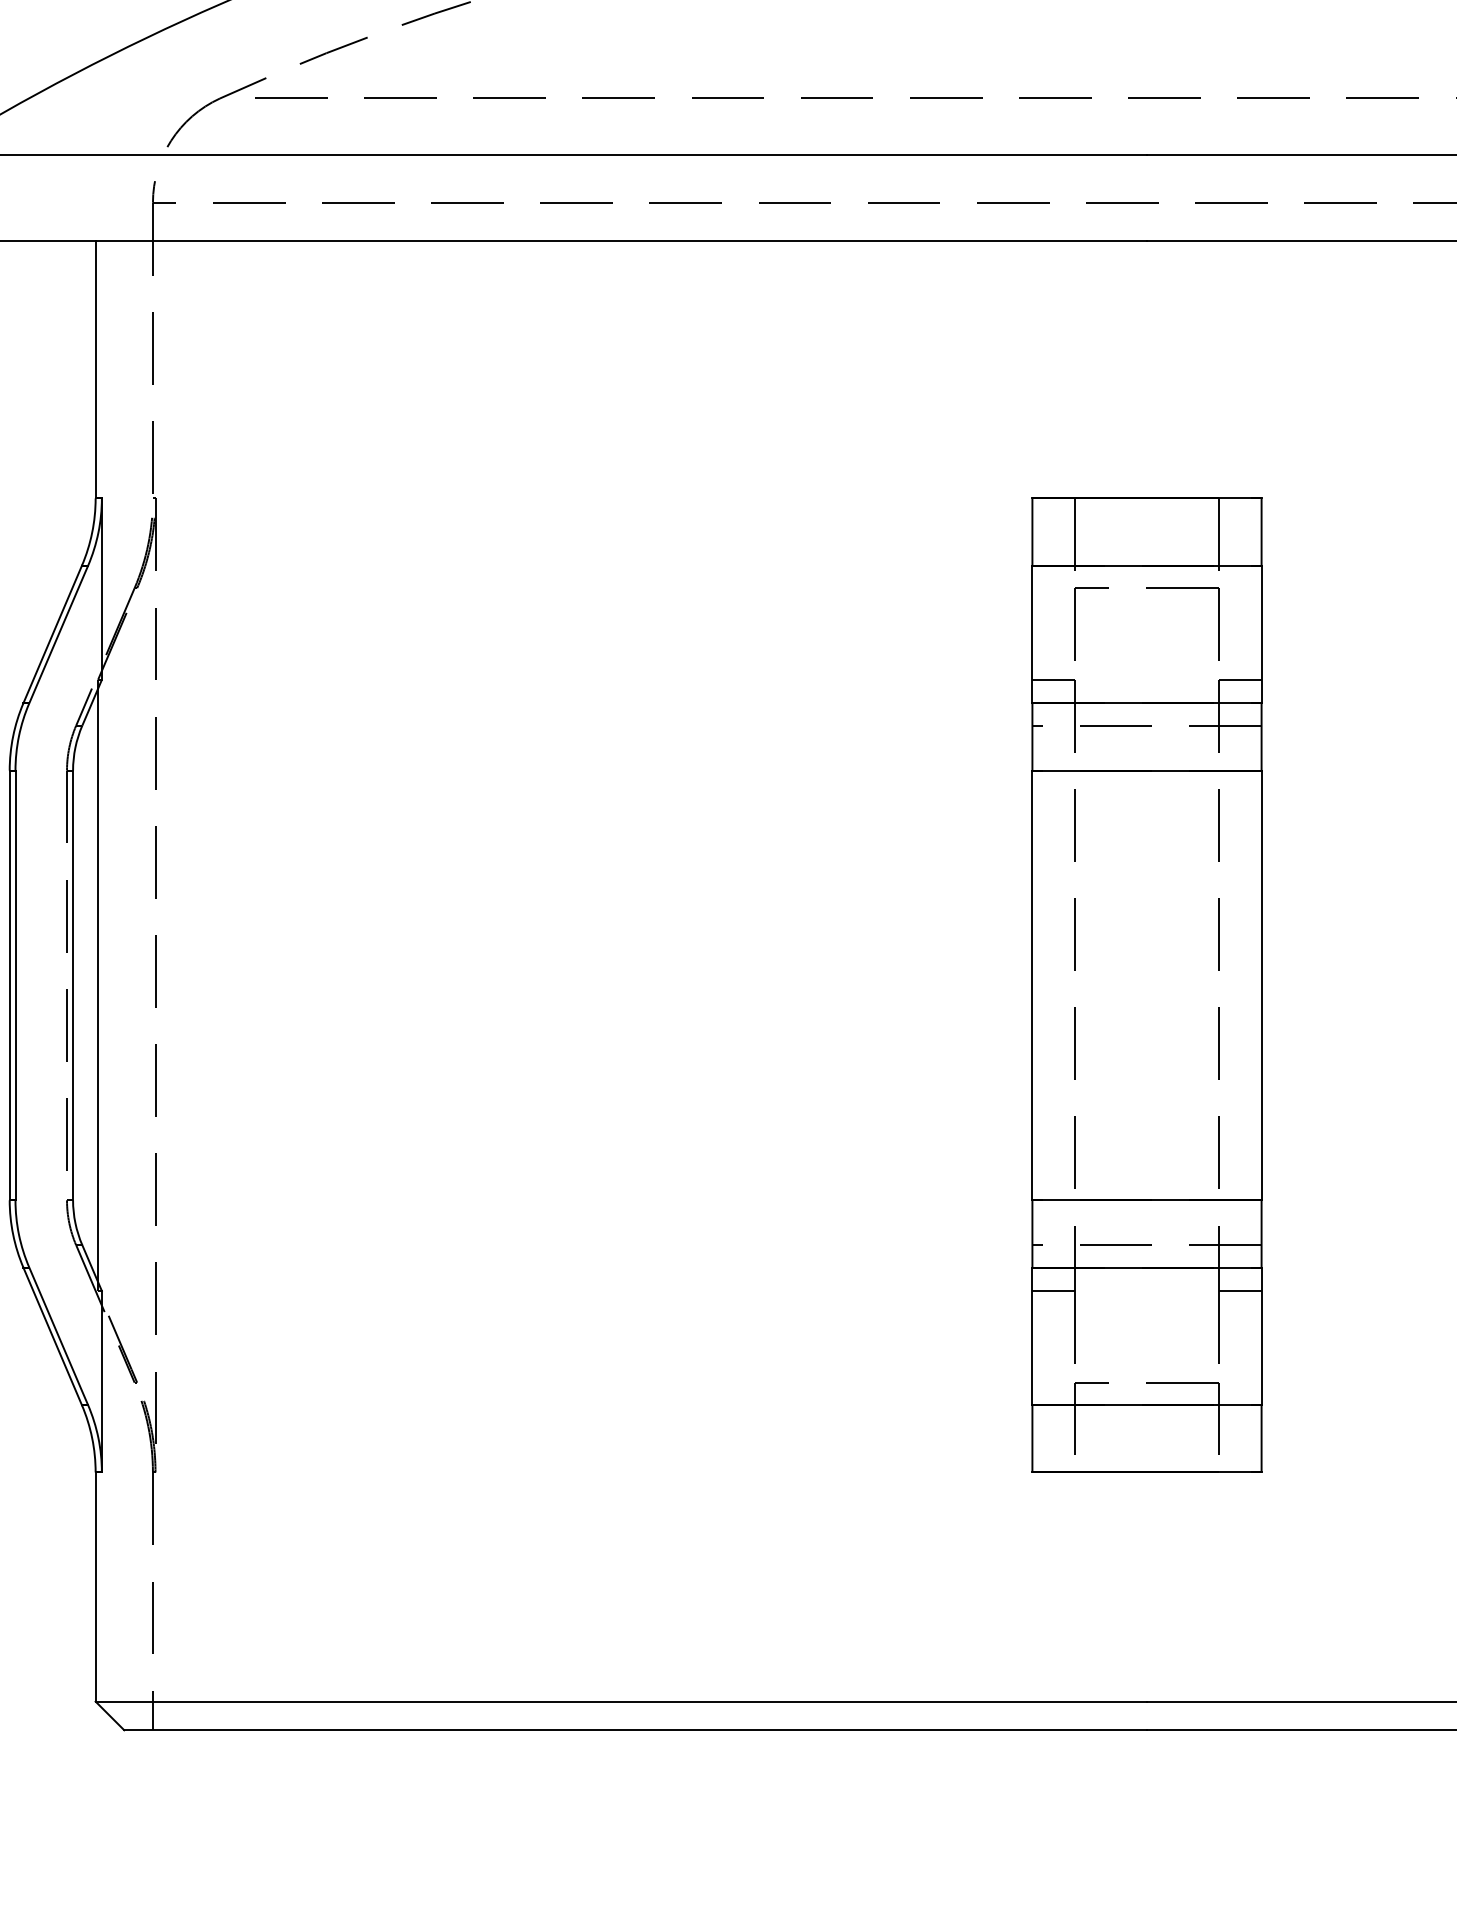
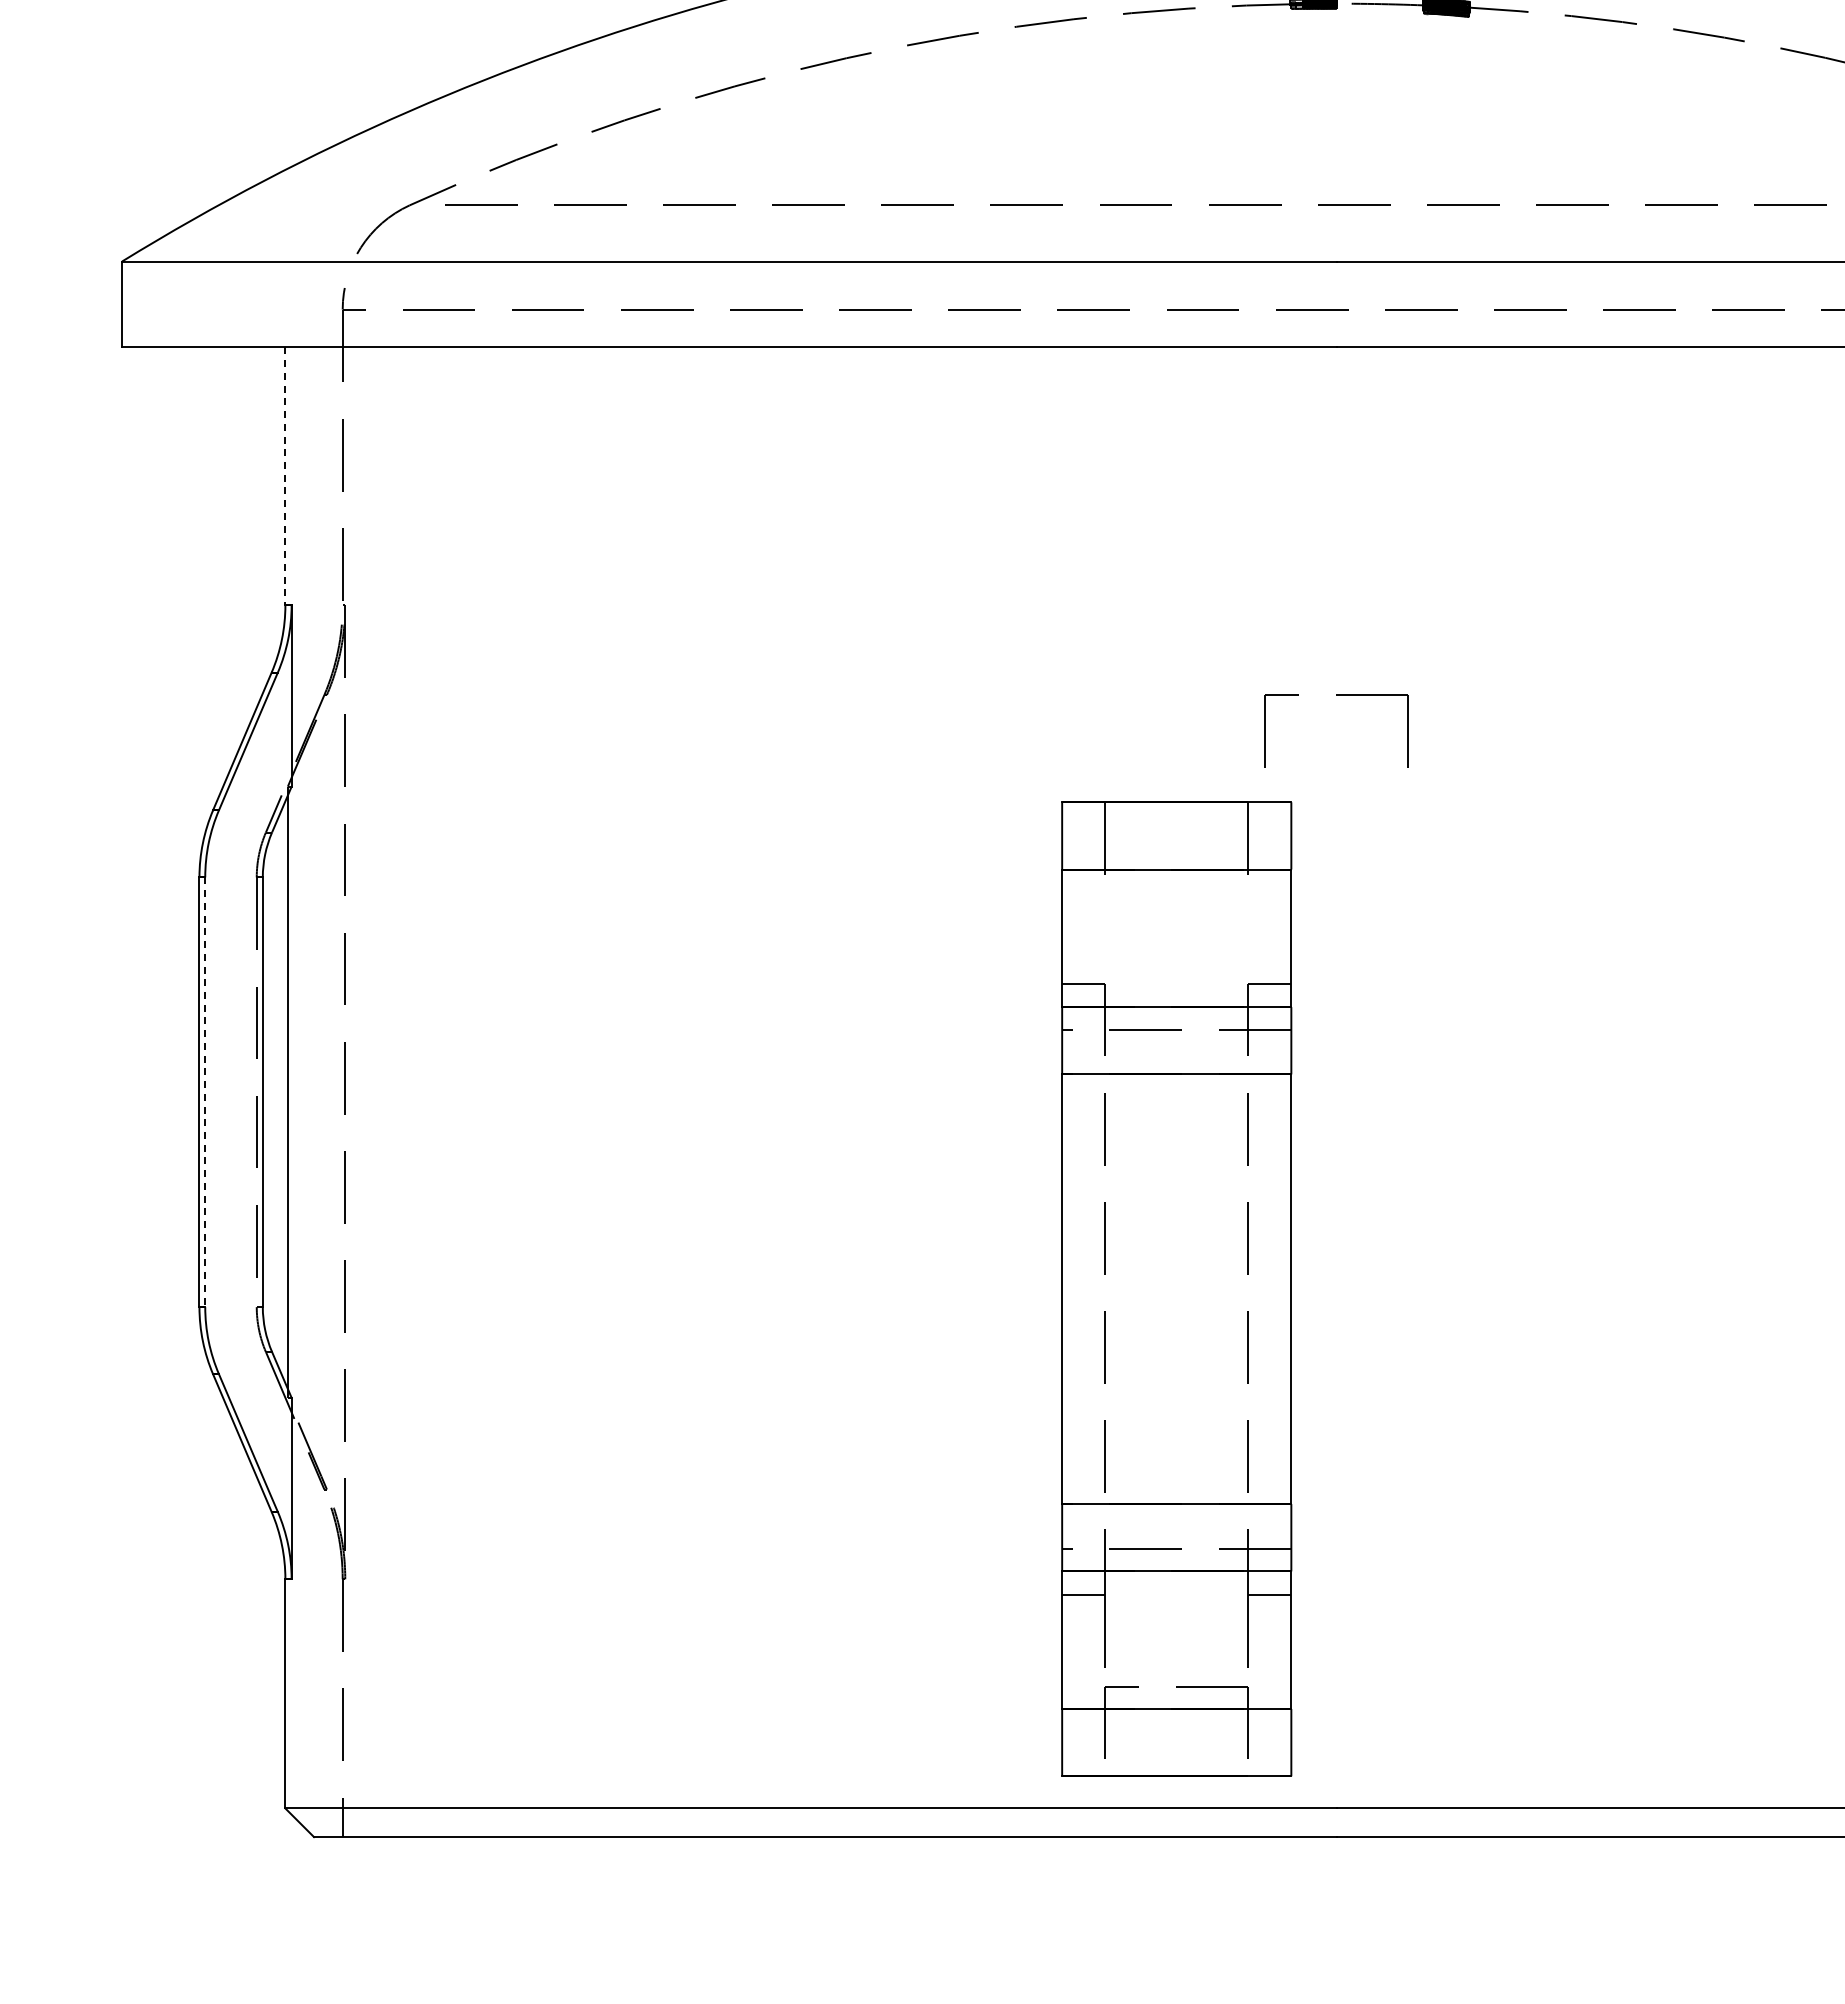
line: (95, 369) -> (285, 476), solid -> dashed
part: (1146, 984) -> (1176, 1288), moved
line: (15, 985) -> (205, 1092), solid -> dashed

